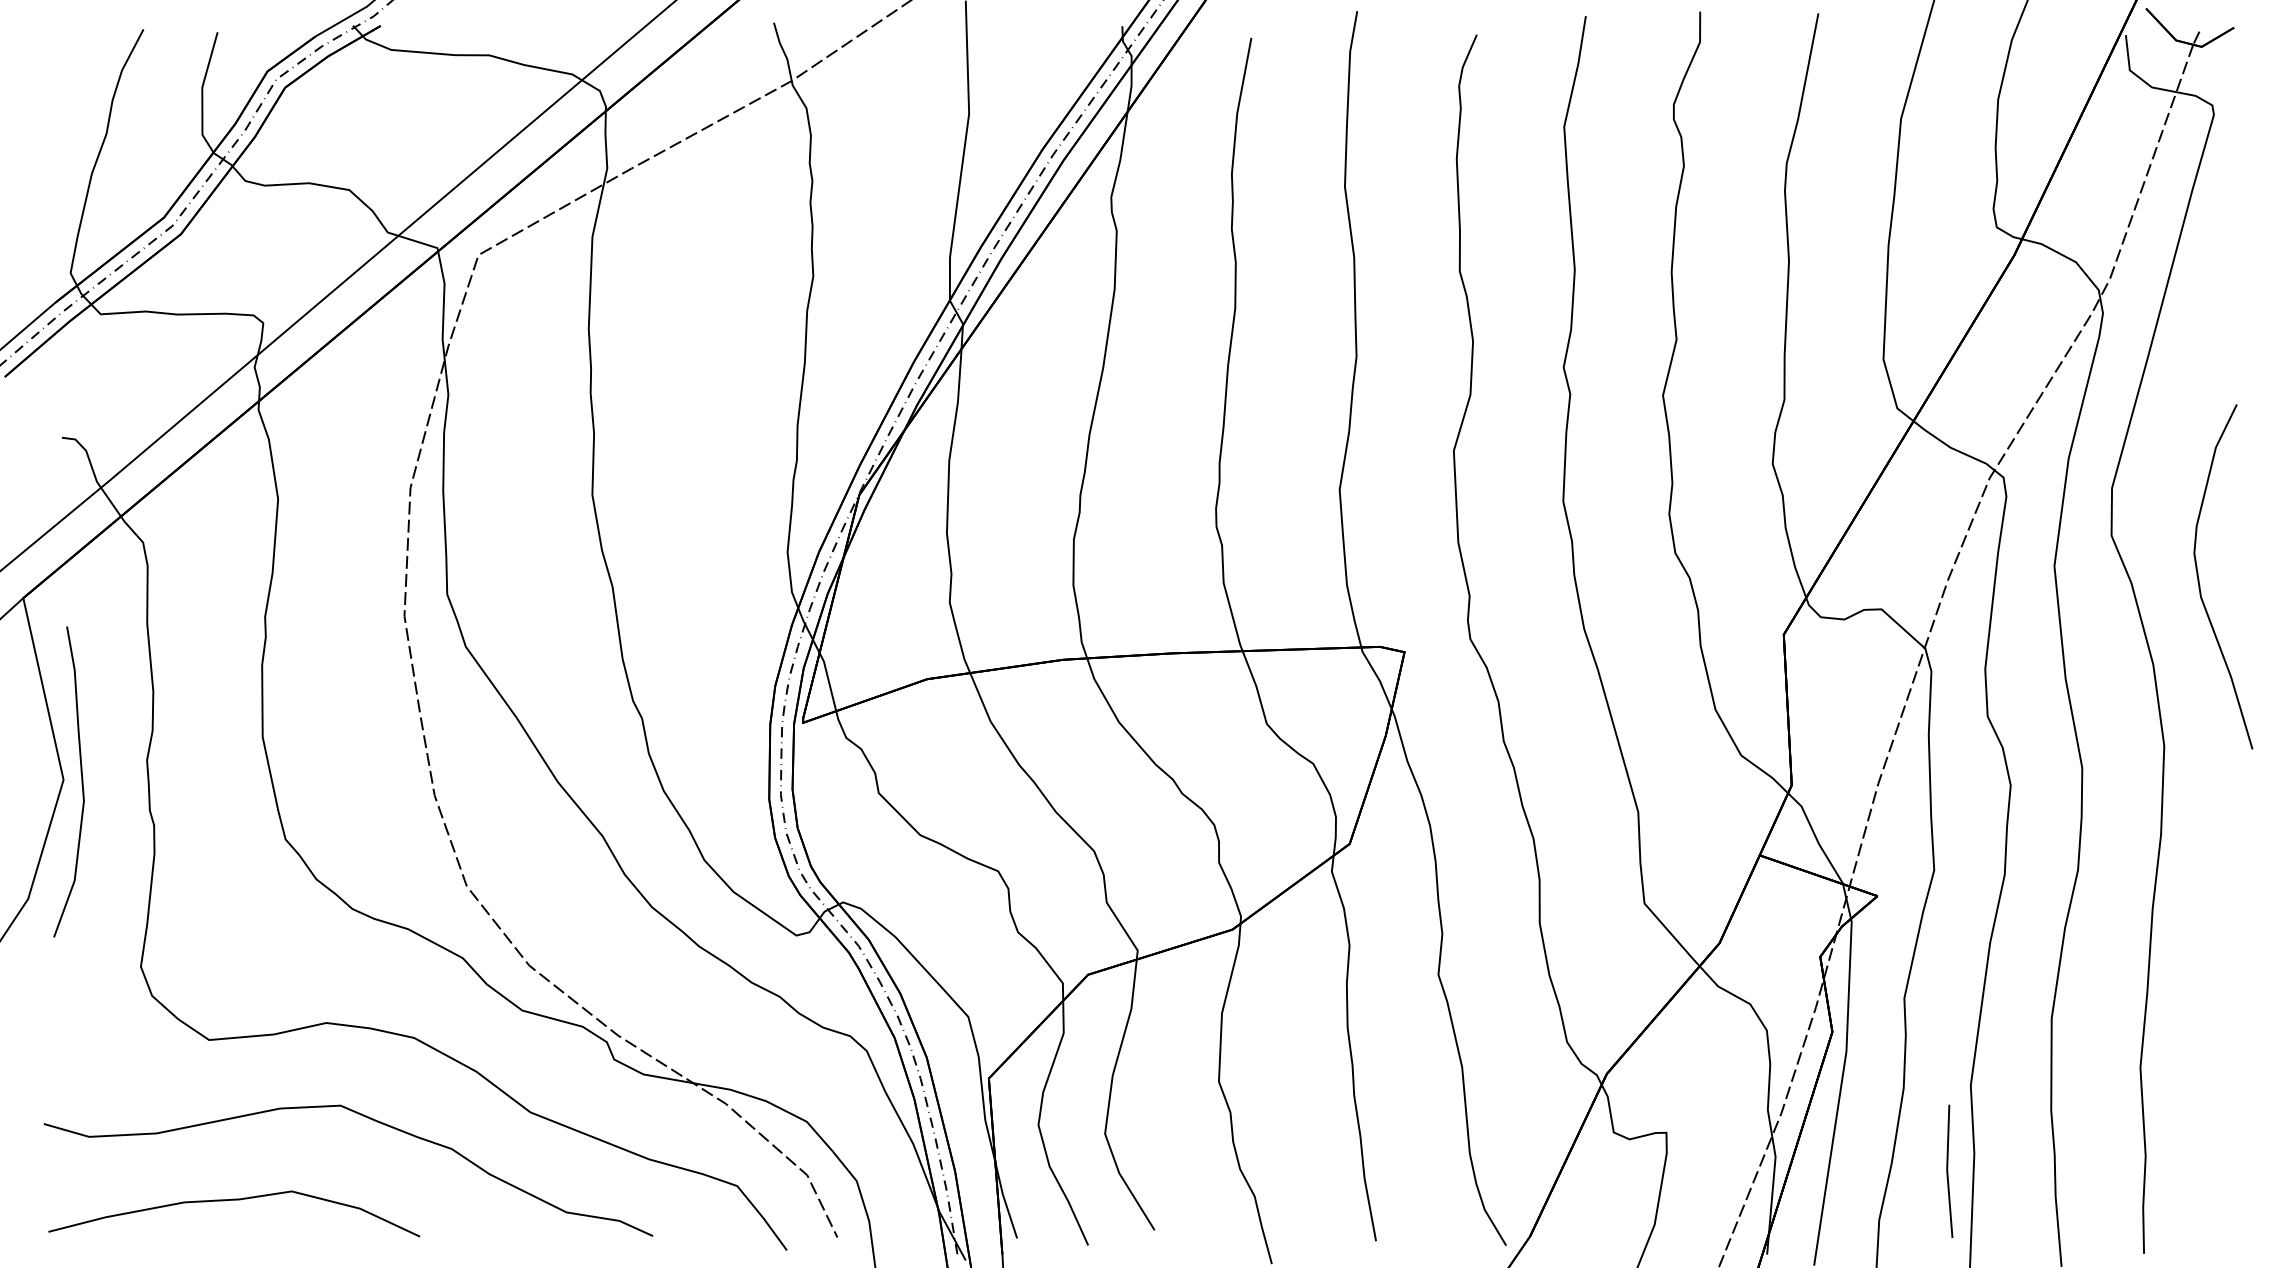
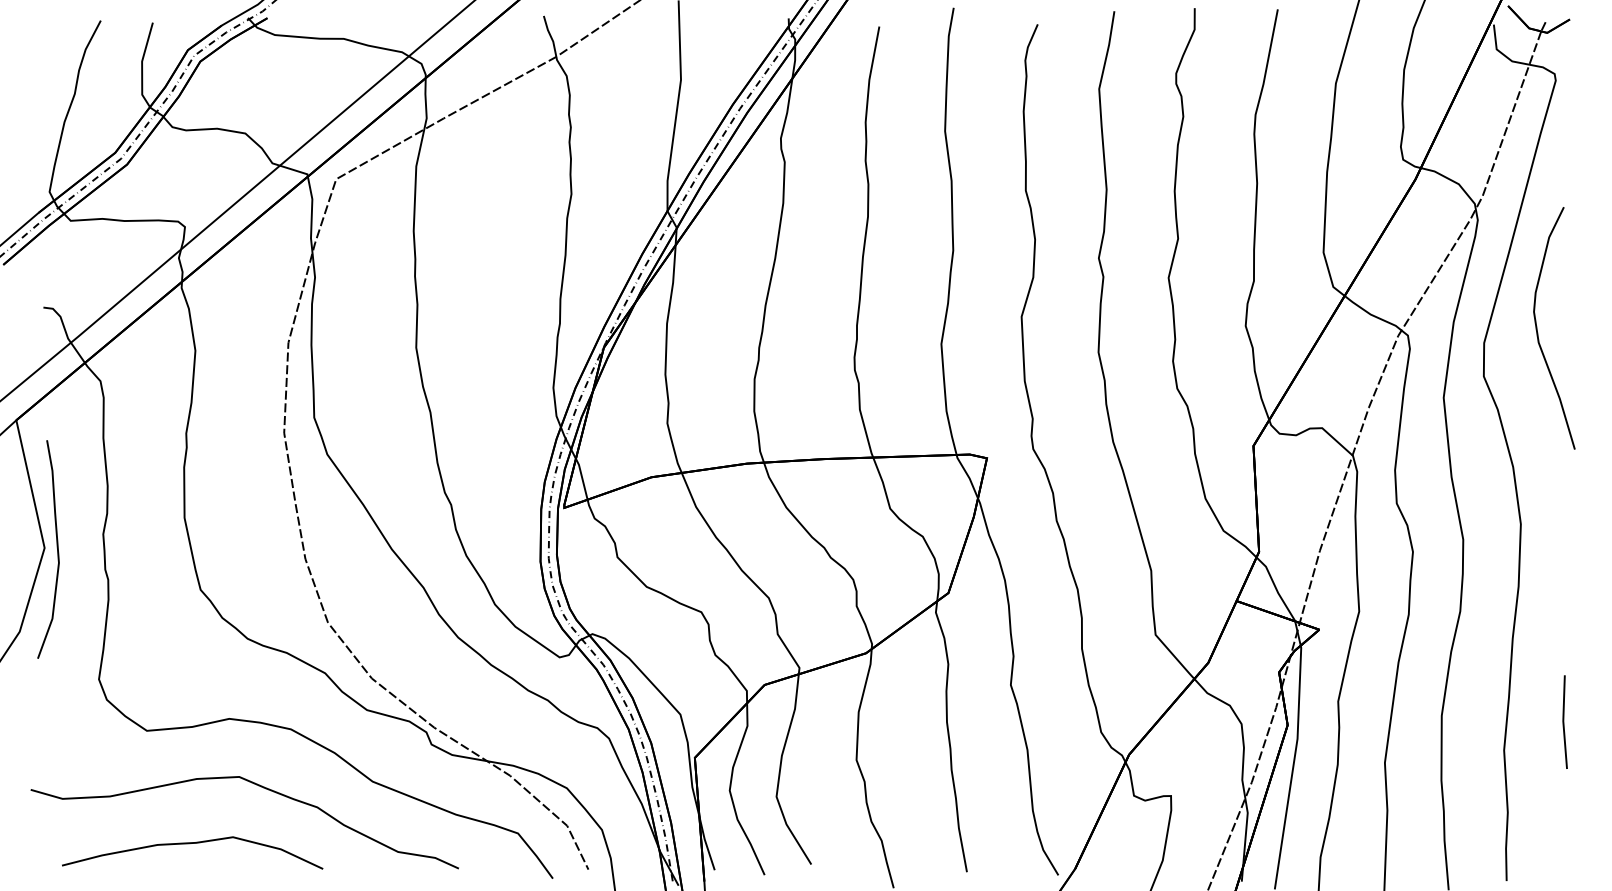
curve: (2200, 582) -> (1538, 332), moved
line: (1948, 1170) -> (1564, 721), moved
curve: (229, 1201) -> (189, 844), moved

